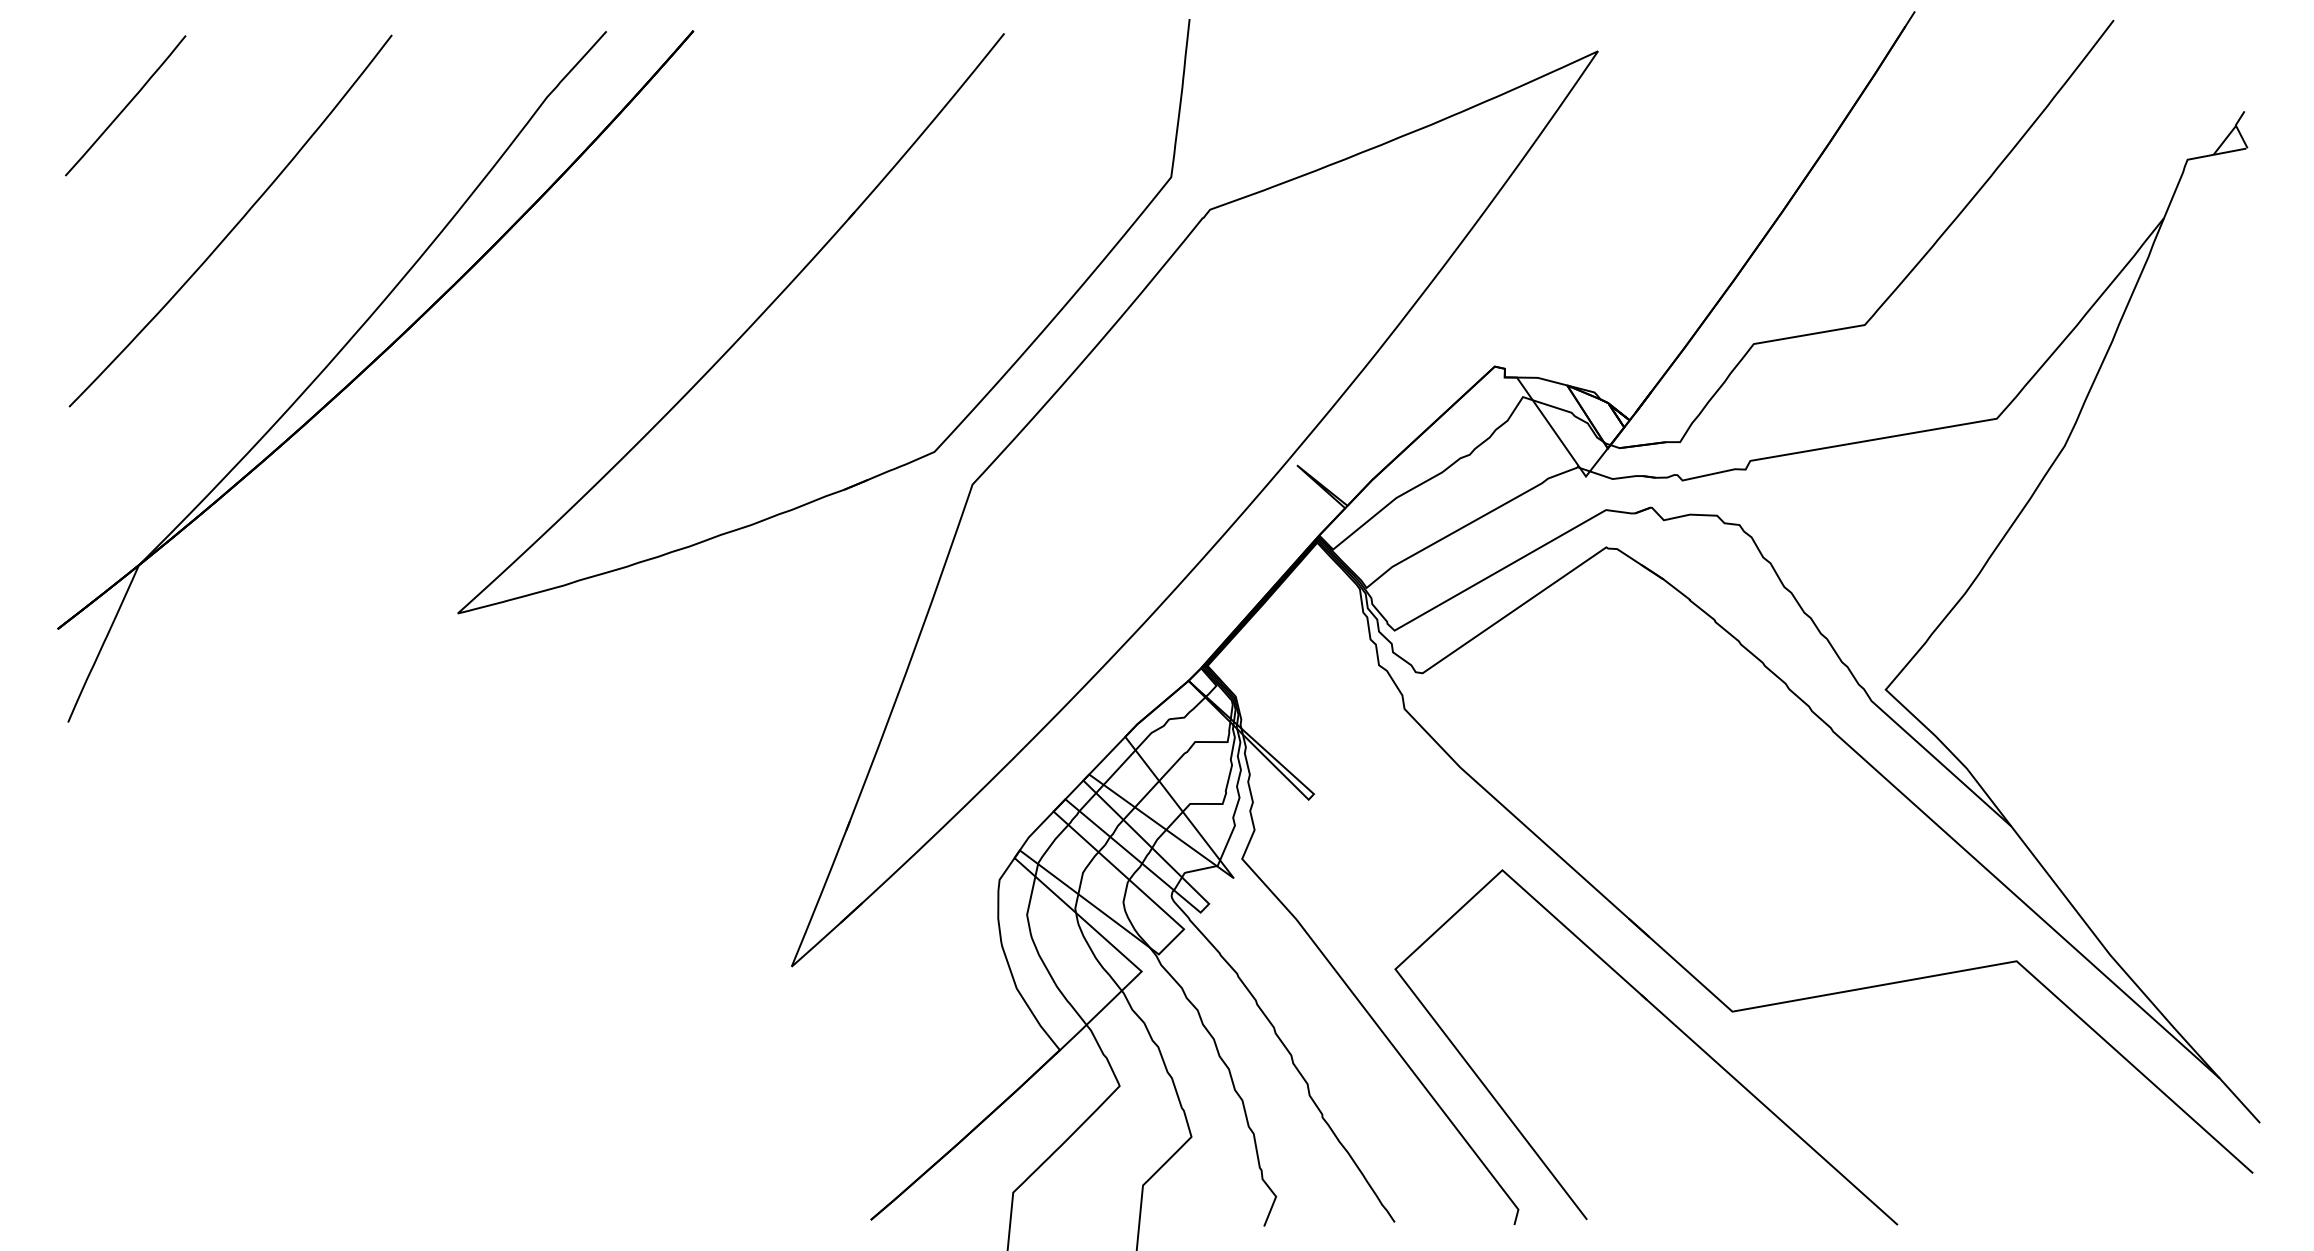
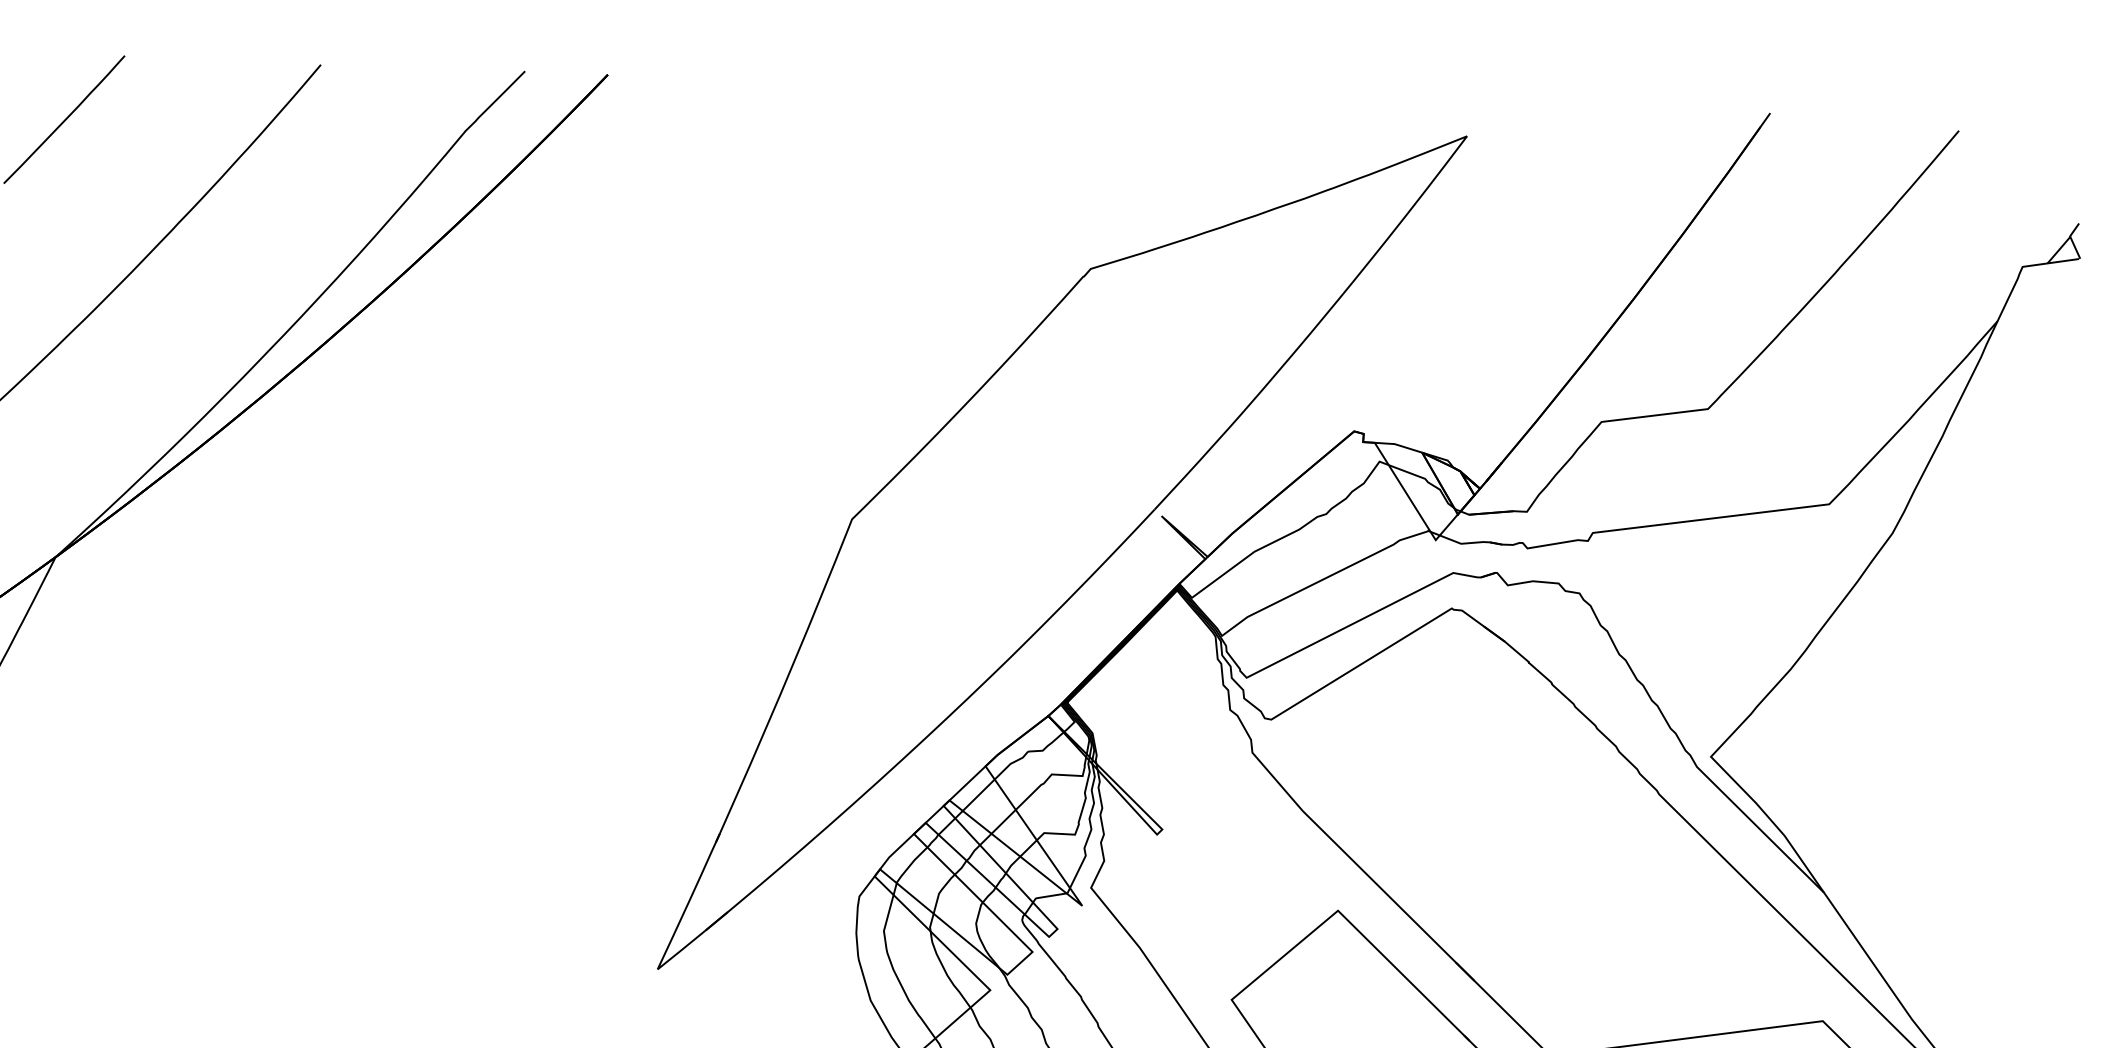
part: (789, 286) -> (687, 322), removed

